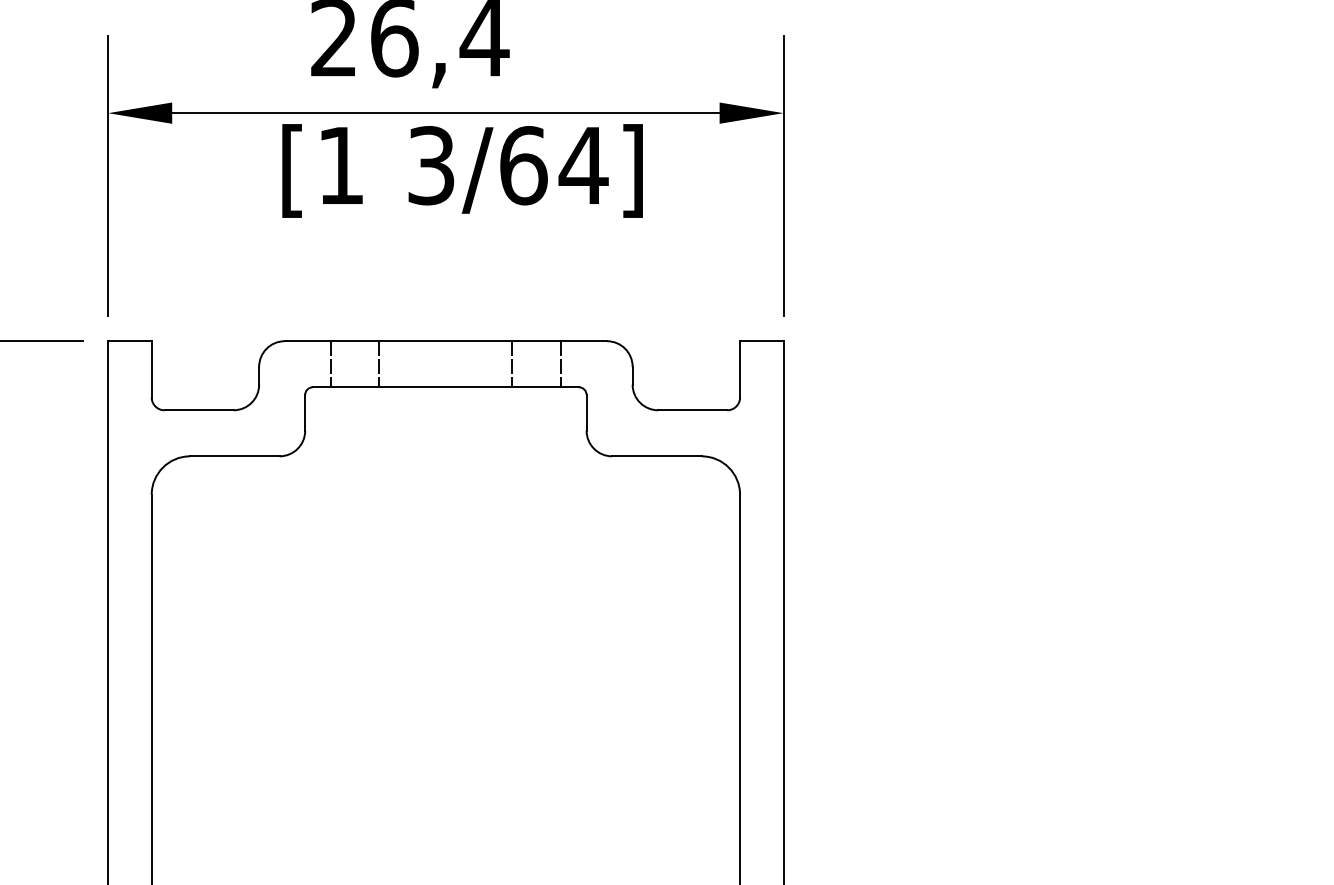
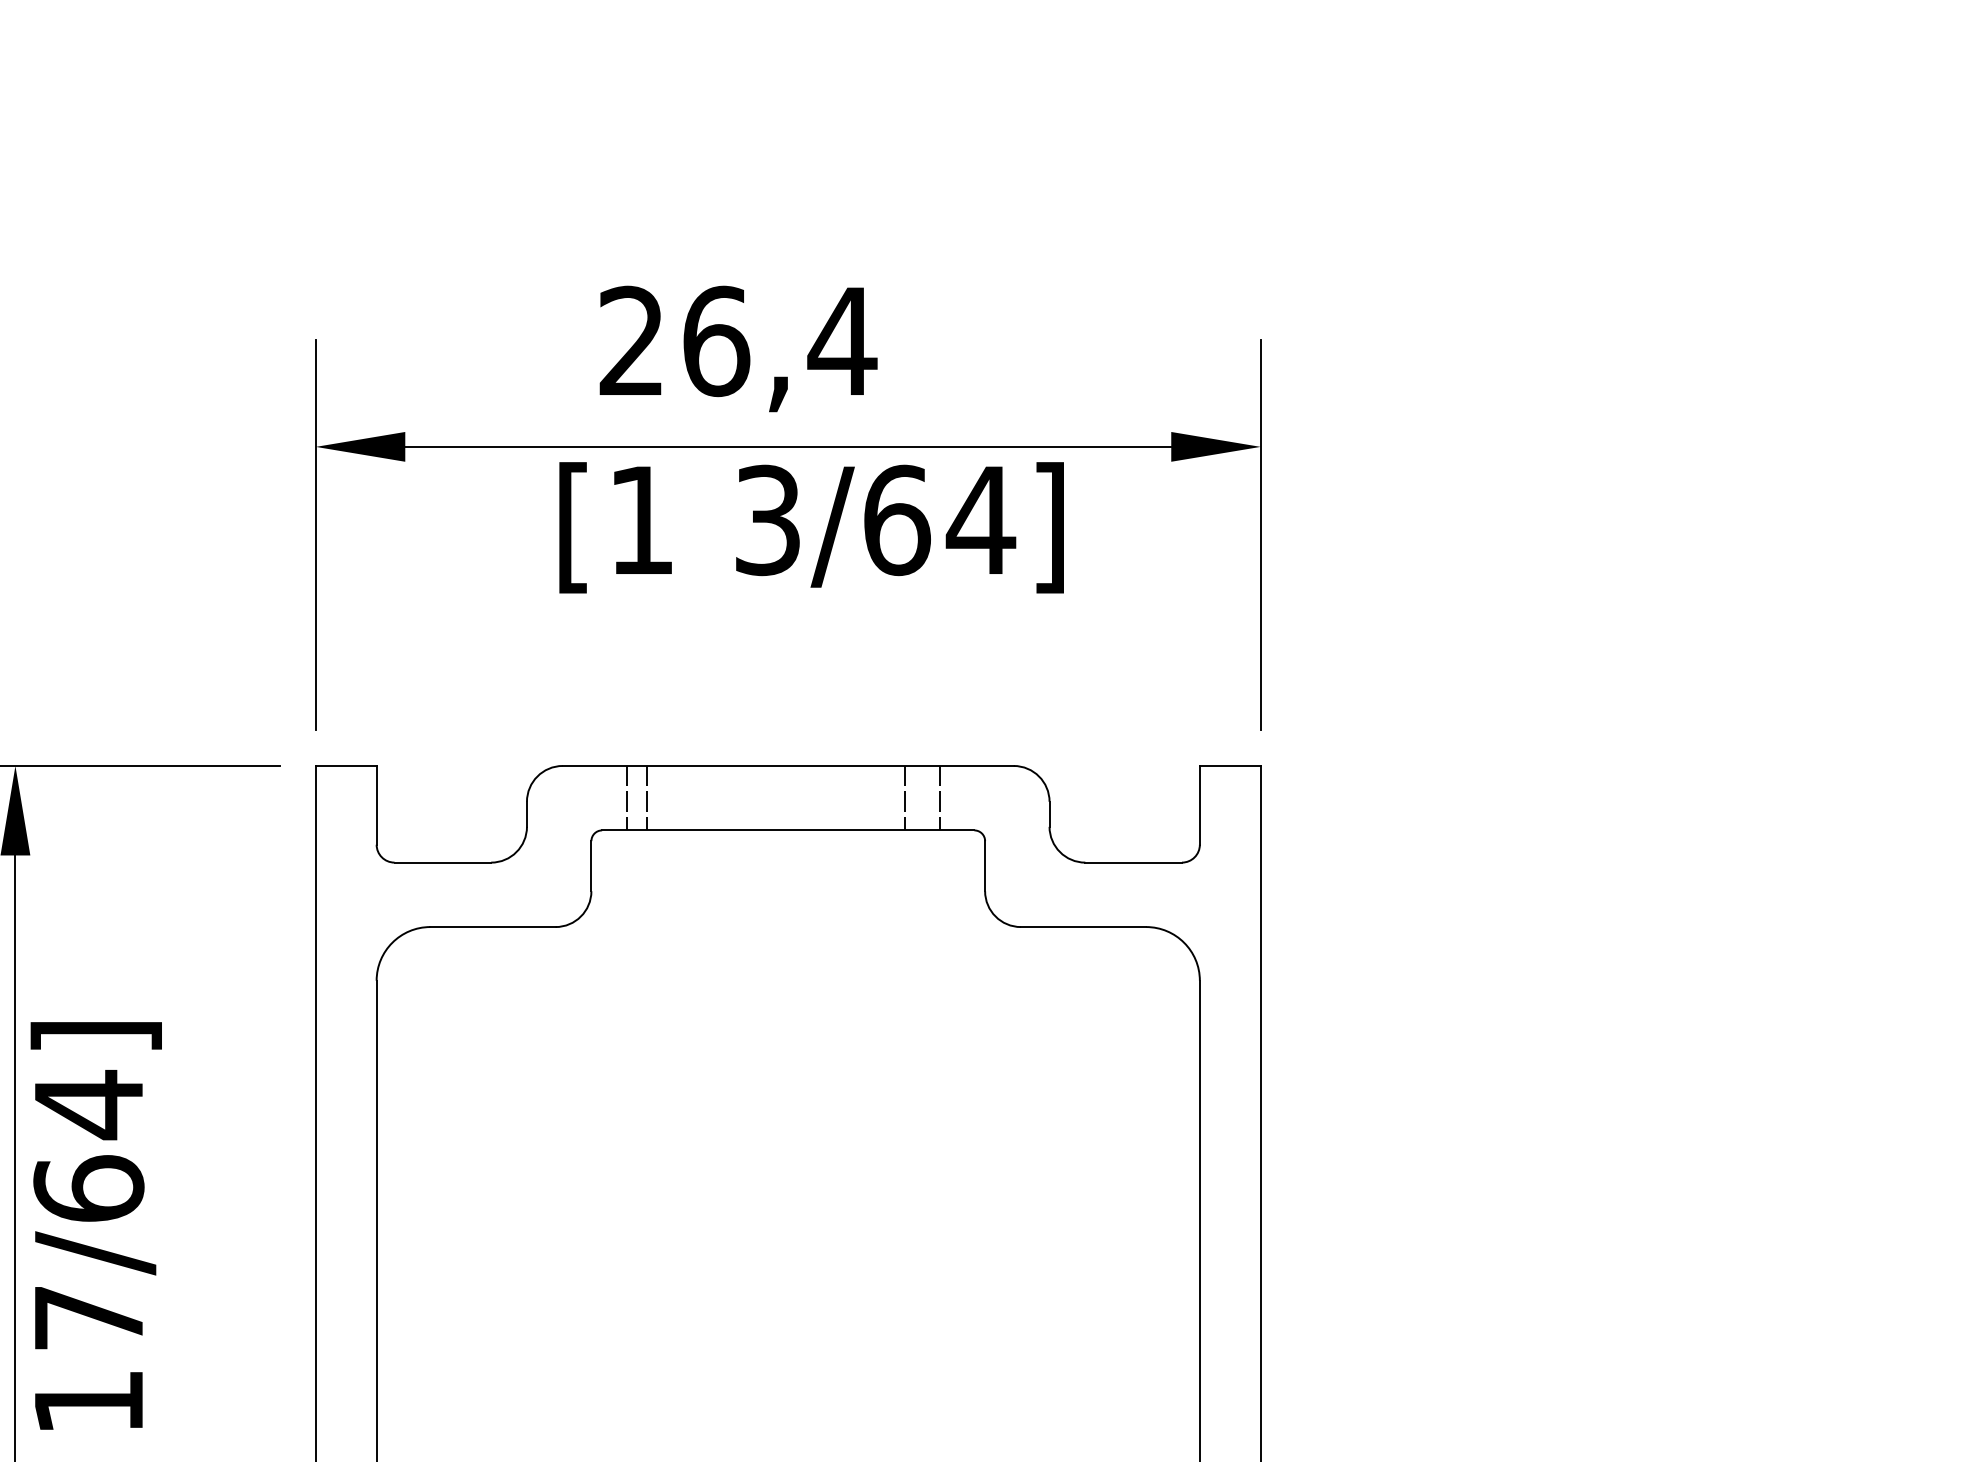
line: (379, 363) -> (647, 797), moved
line: (512, 363) -> (940, 797), moved
line: (561, 363) -> (905, 797), moved

